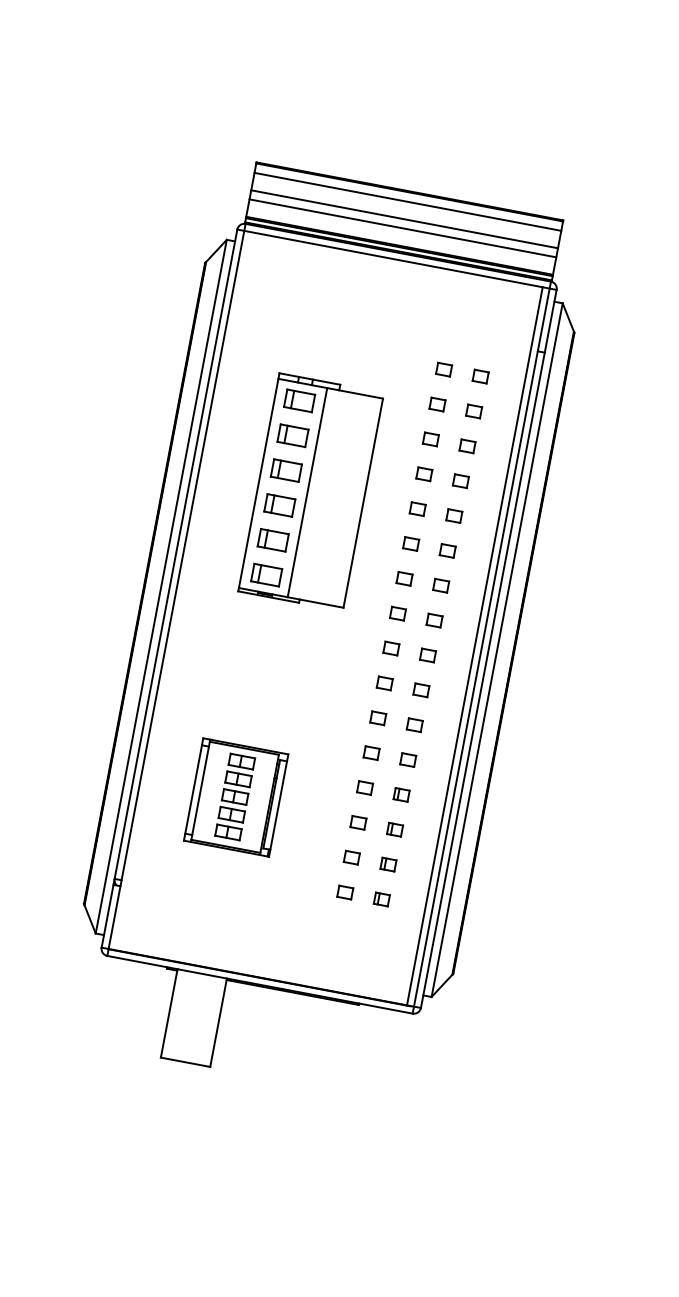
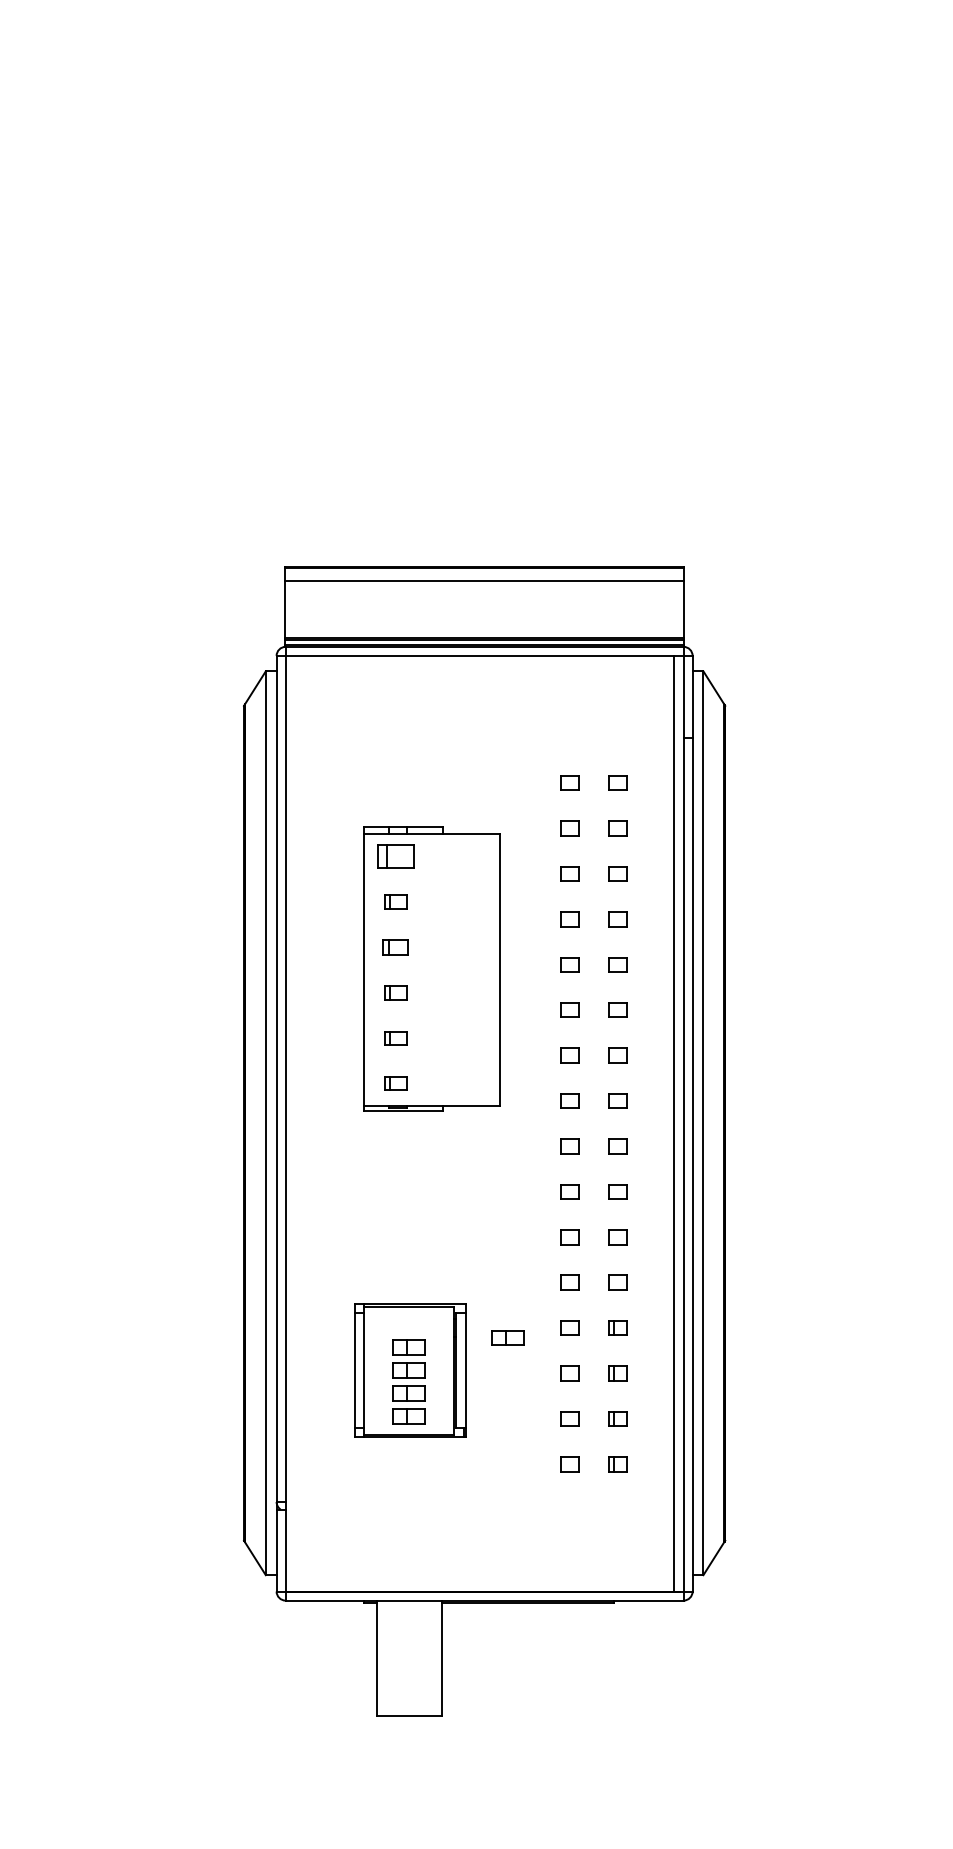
line: (404, 219) -> (484, 603), removed
line: (402, 228) -> (484, 615), removed
part: (292, 435) -> (395, 901), size x0.6
part: (286, 470) -> (395, 947), size x0.7
line: (307, 492) -> (427, 969), removed
part: (279, 505) -> (395, 992), size x0.6
part: (273, 540) -> (395, 1038), size x0.6
part: (266, 574) -> (395, 1083), size x0.6
part: (241, 761) -> (507, 1337), moved

